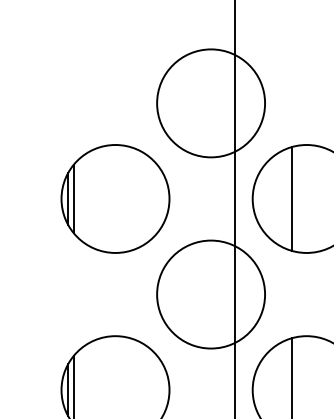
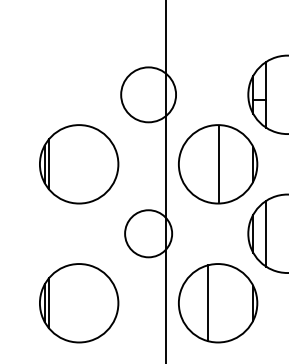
circle: (210, 102) -> (148, 94), size x0.7
line: (292, 199) -> (218, 164), moved
circle: (210, 294) -> (148, 233), size x0.6

